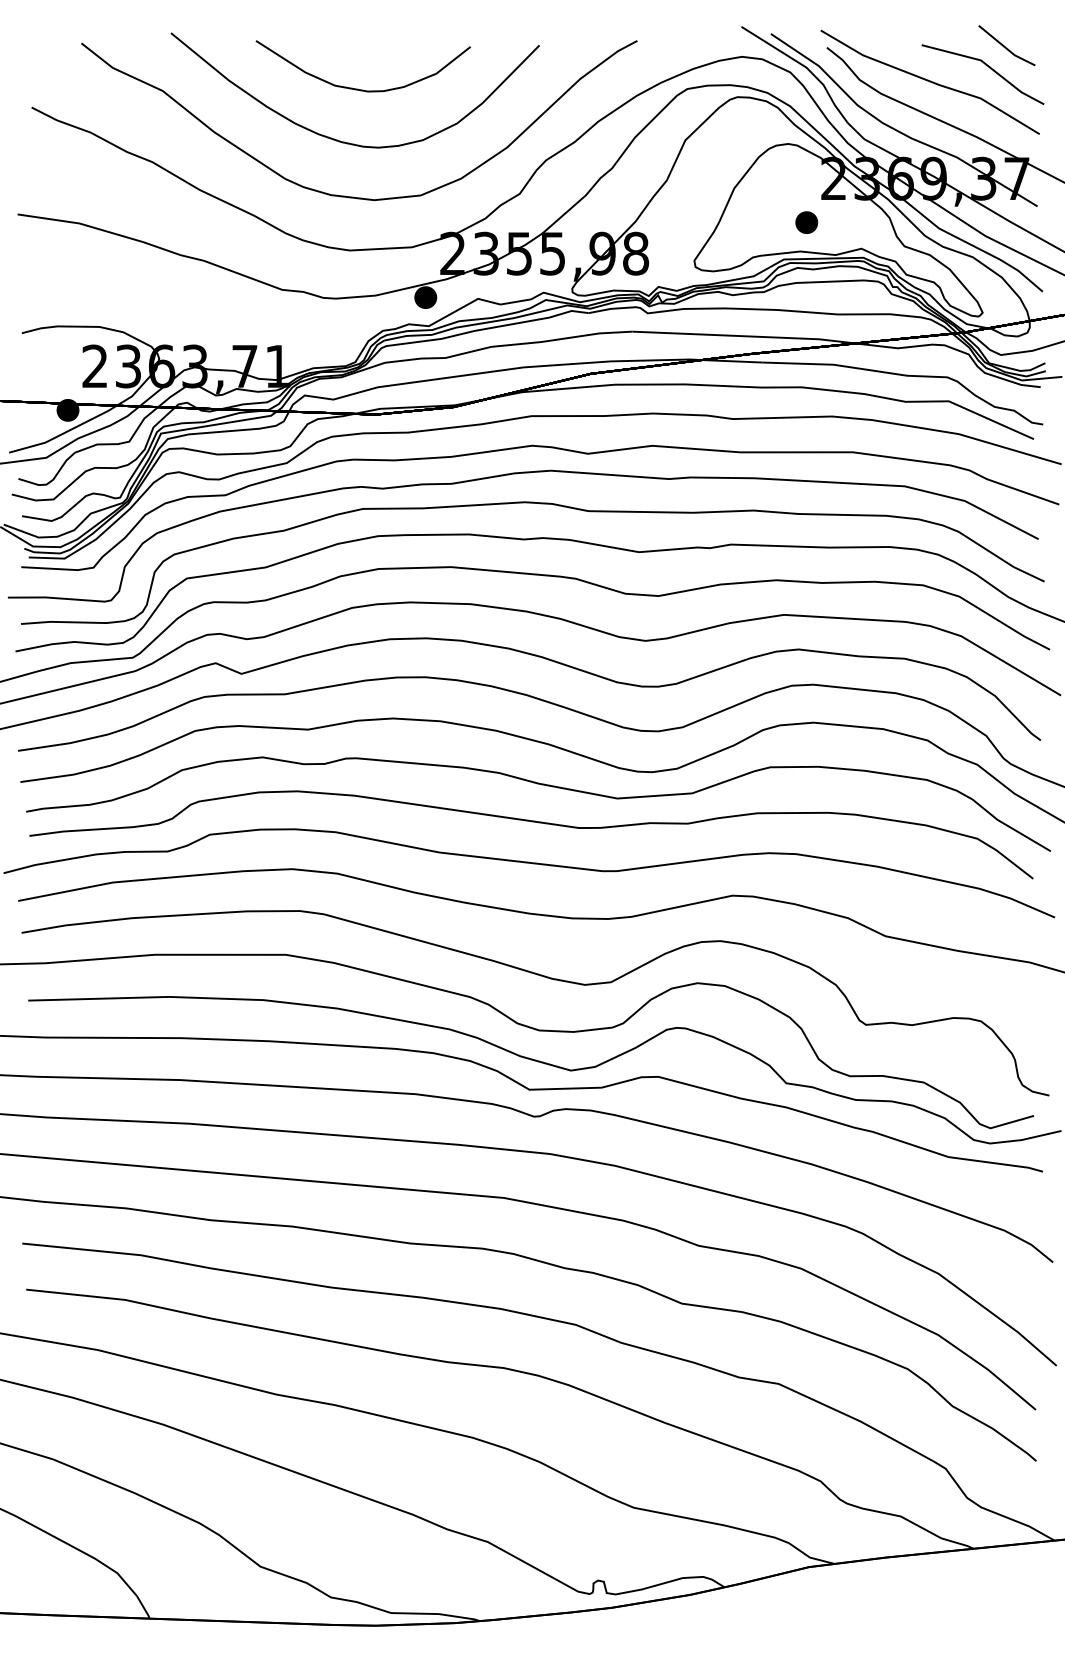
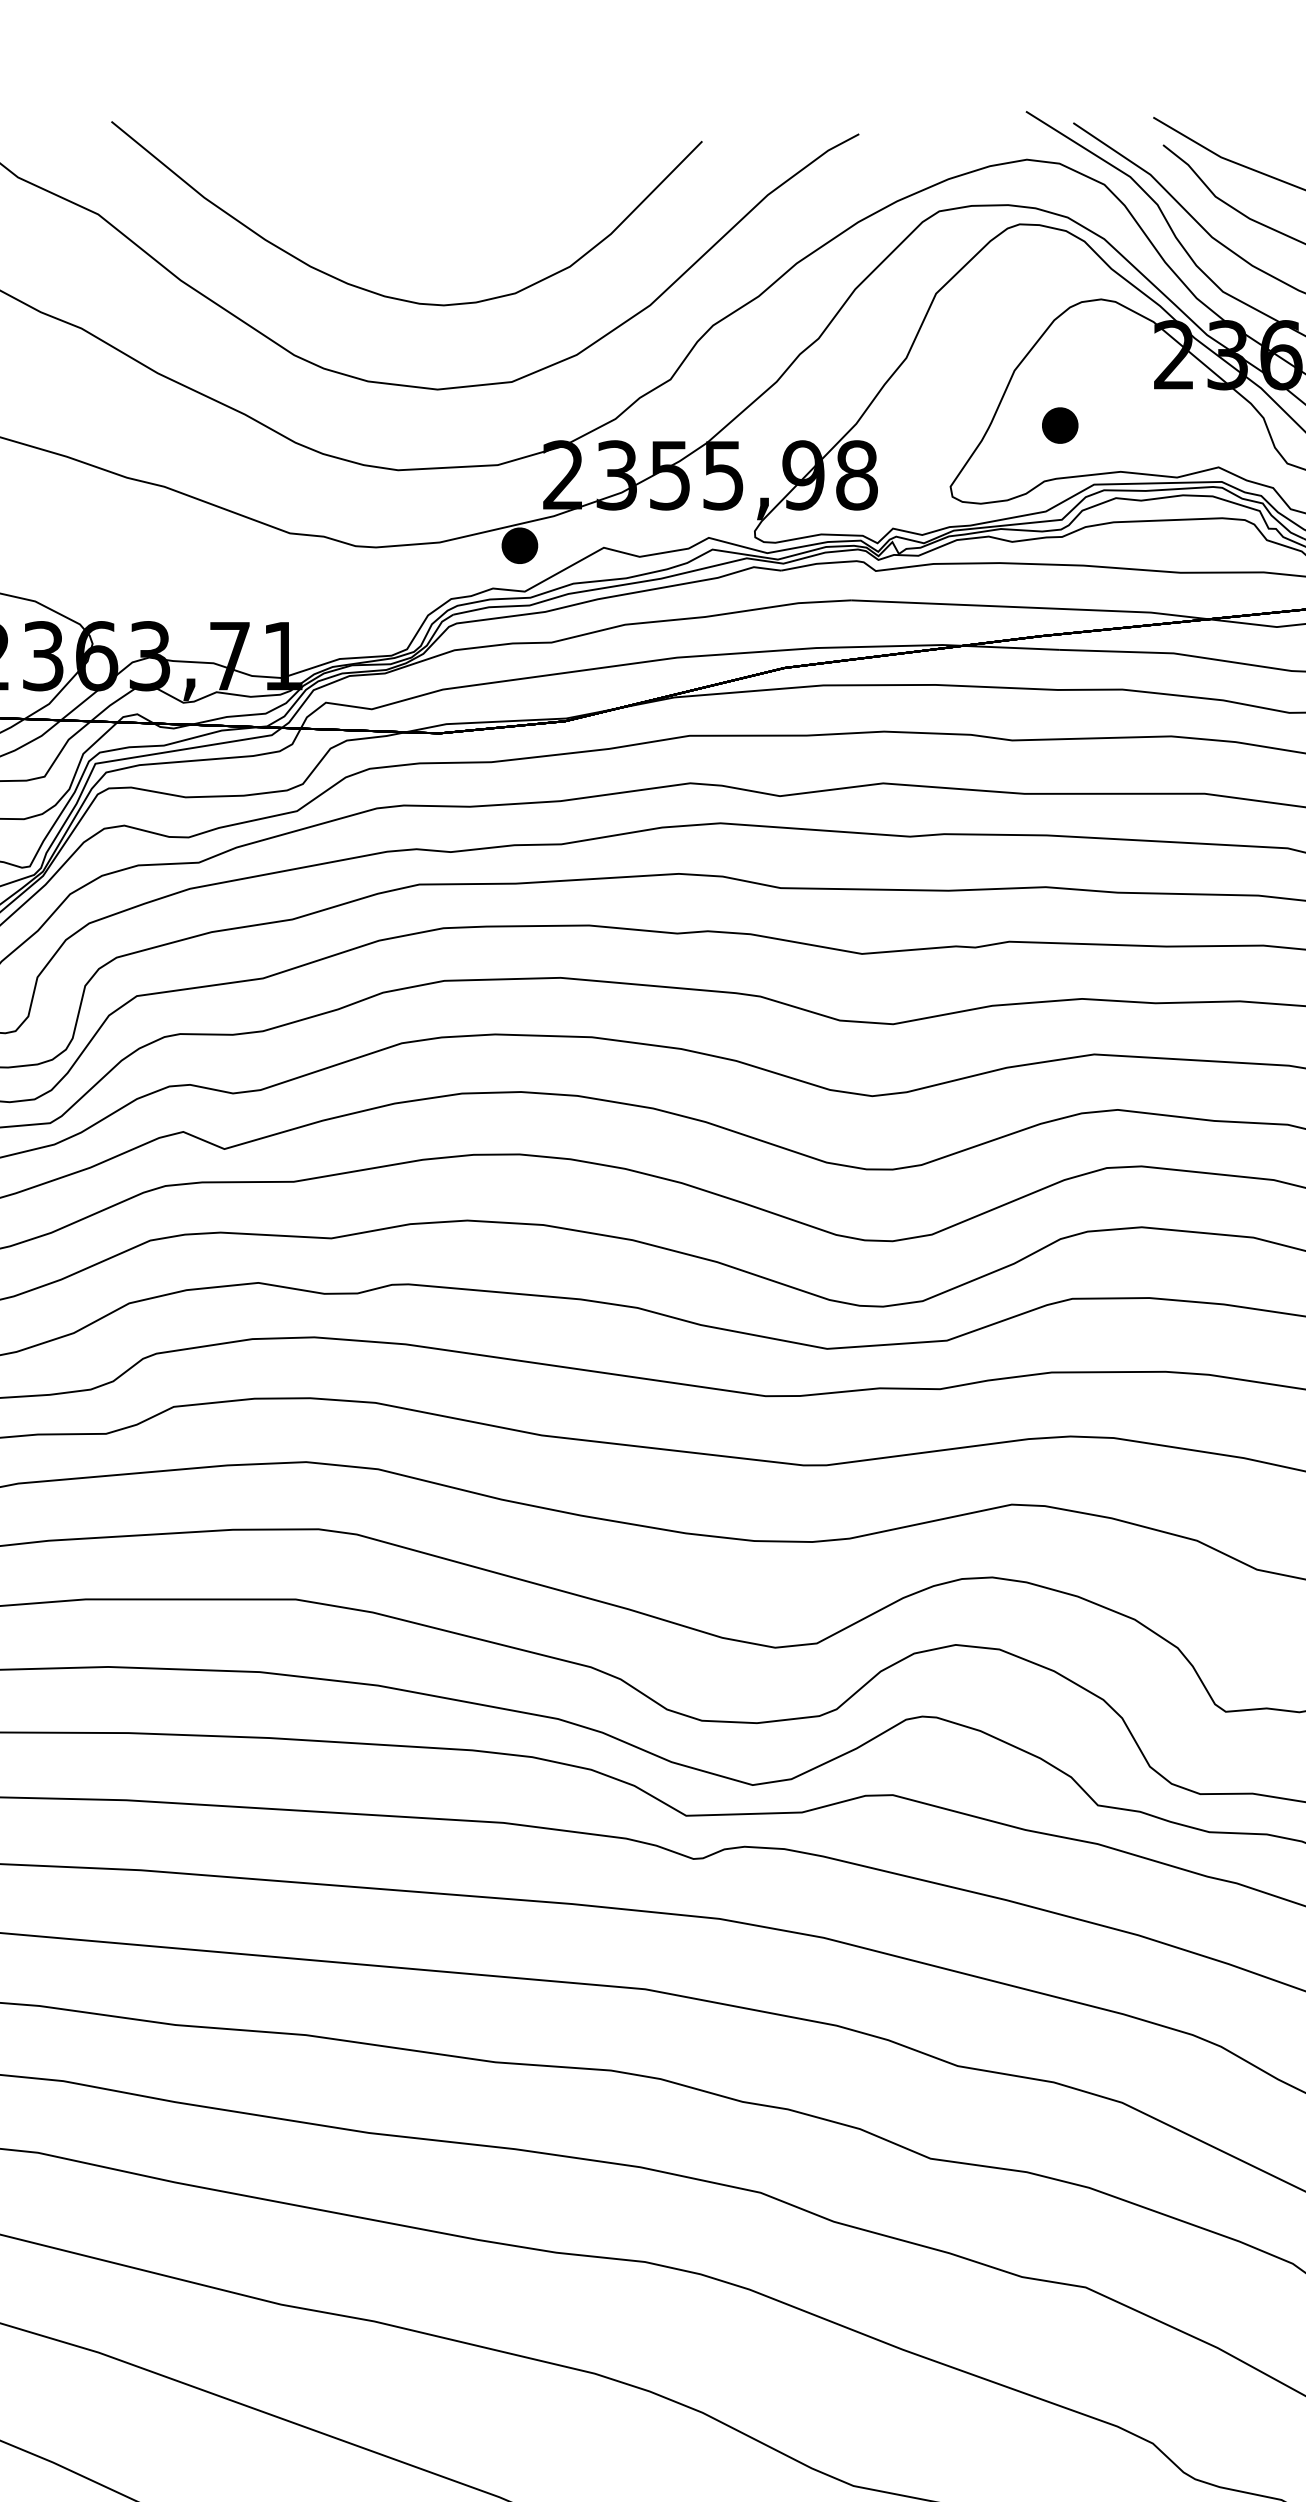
curve: (357, 88) -> (410, 210), removed
part: (806, 222) -> (1059, 425), moved

